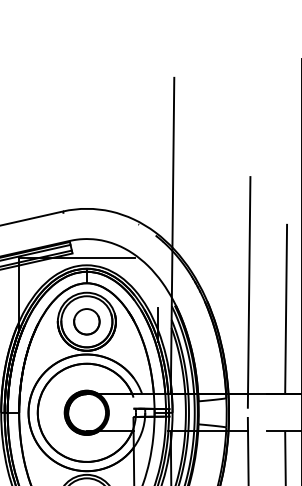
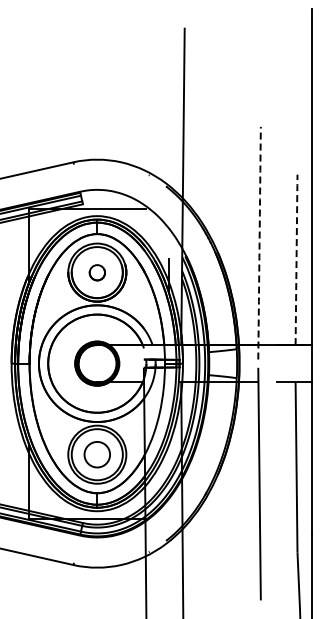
arc: (249, 292) -> (259, 243), solid -> dashed
arc: (286, 308) -> (296, 259), solid -> dashed
part: (87, 321) -> (97, 272), size x0.6

